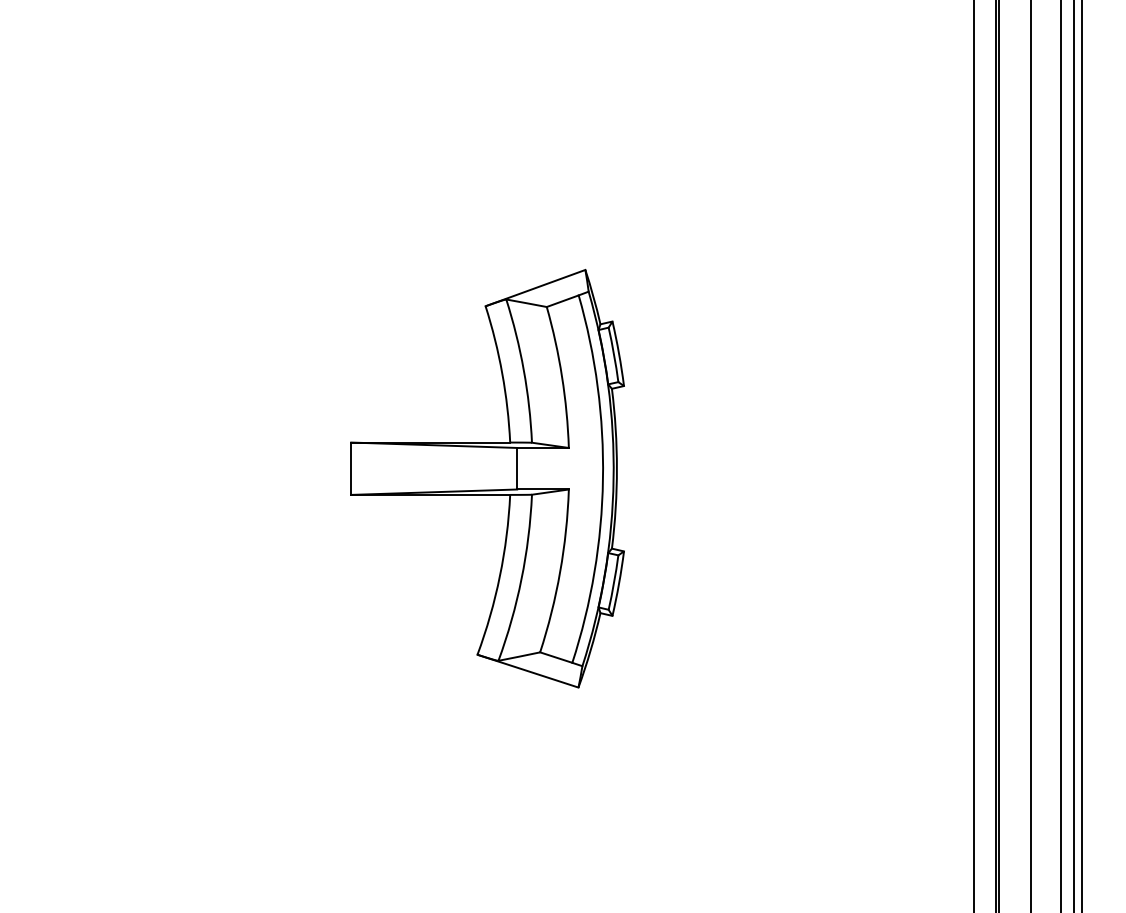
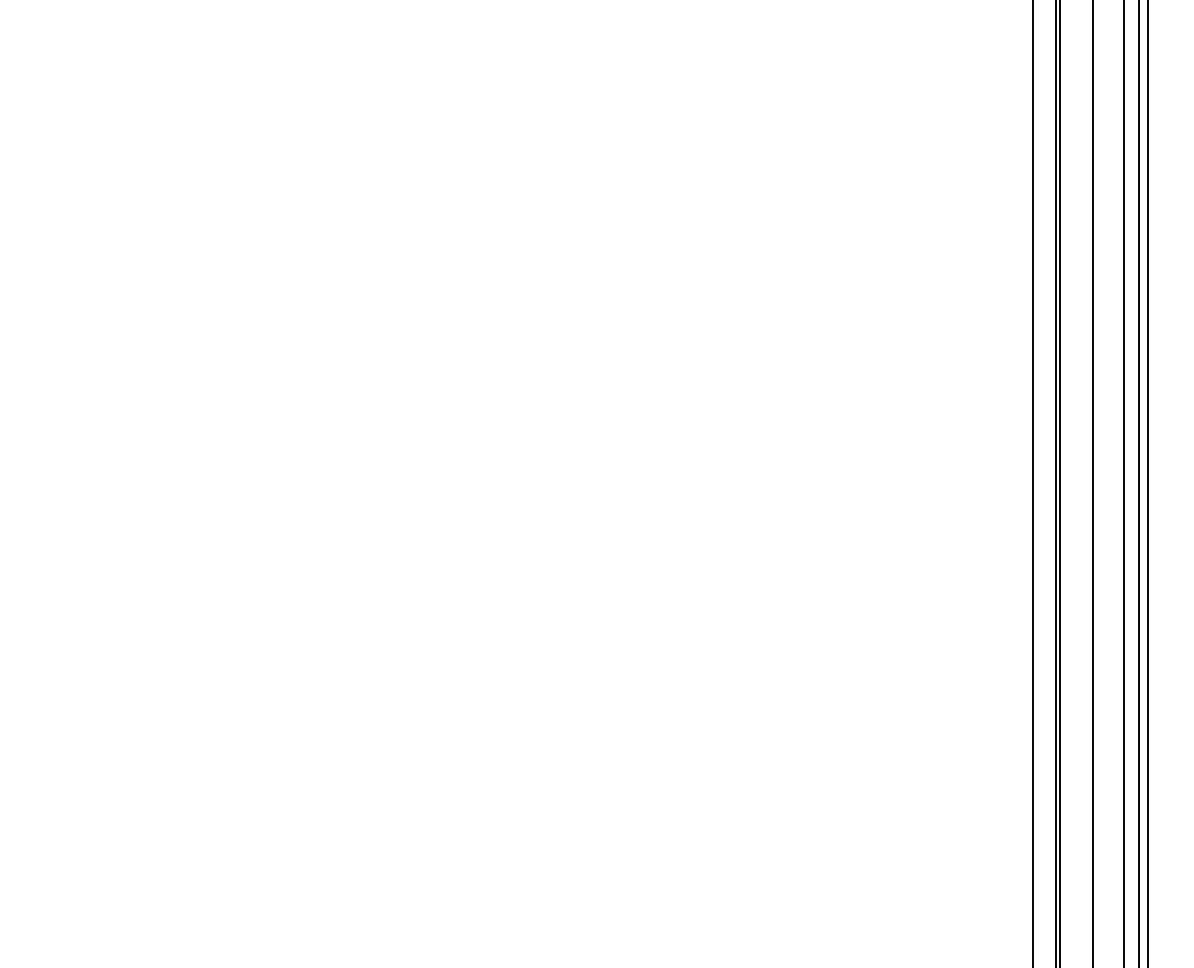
part: (487, 478) -> (516, 507), removed

